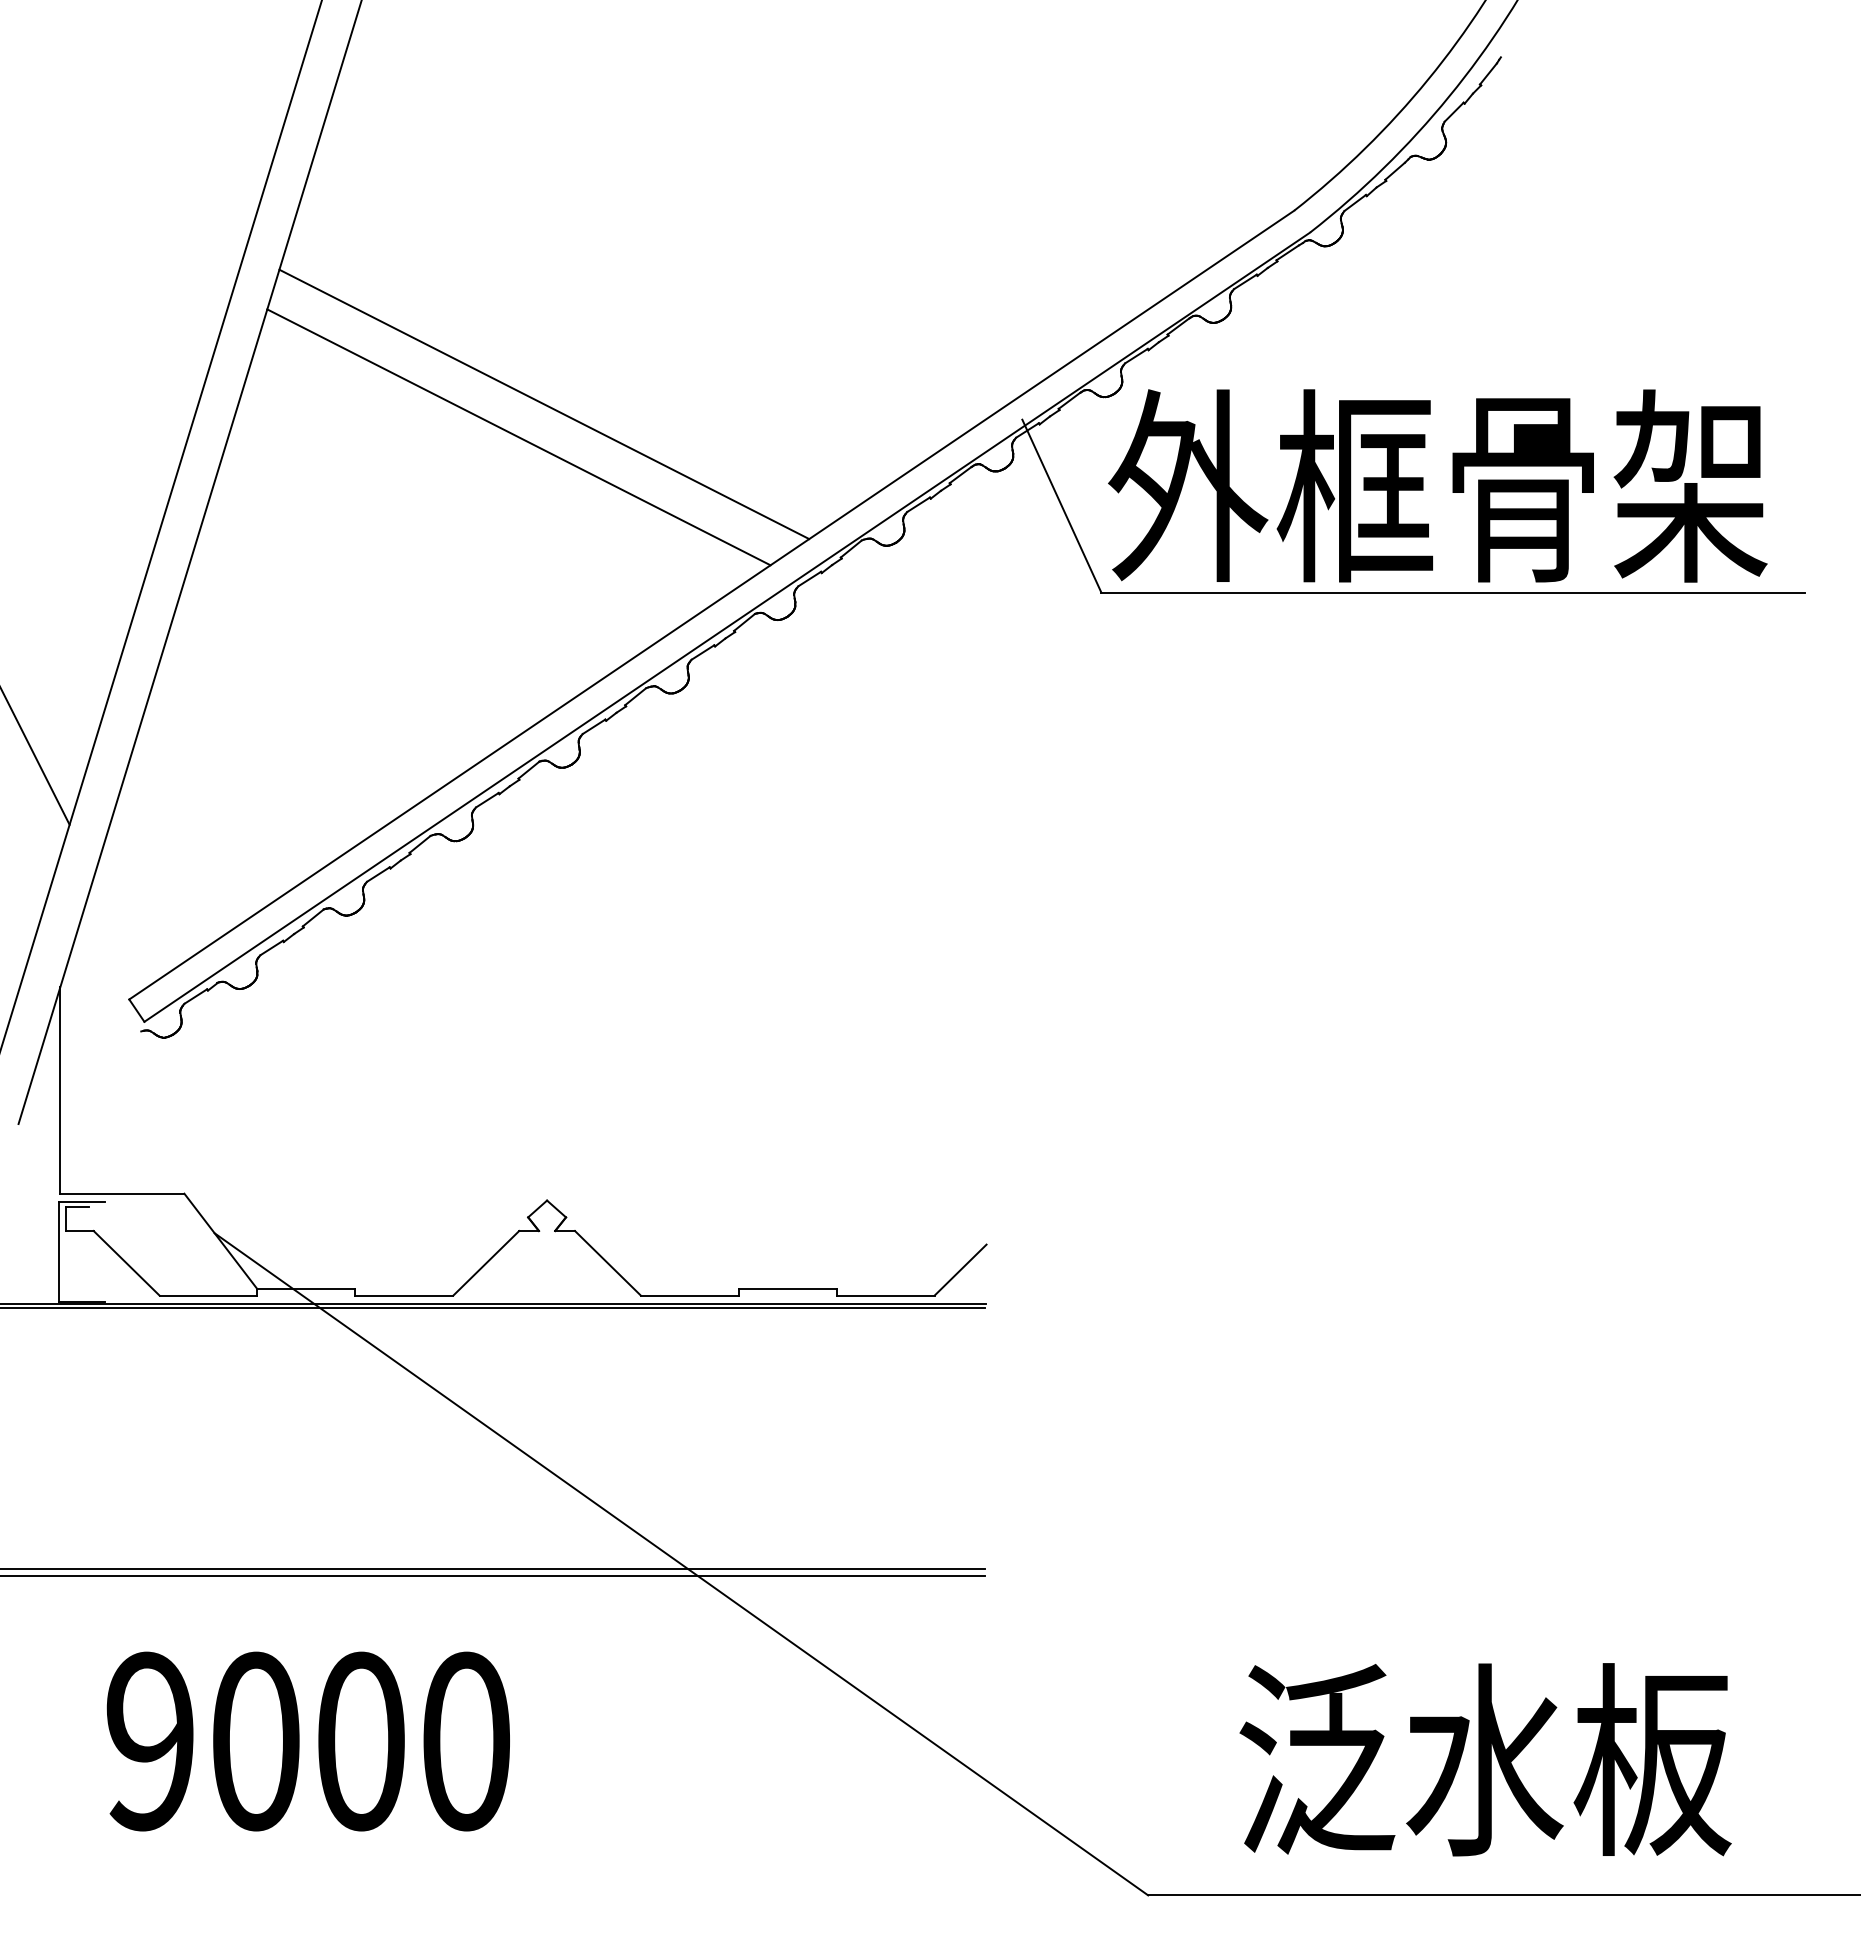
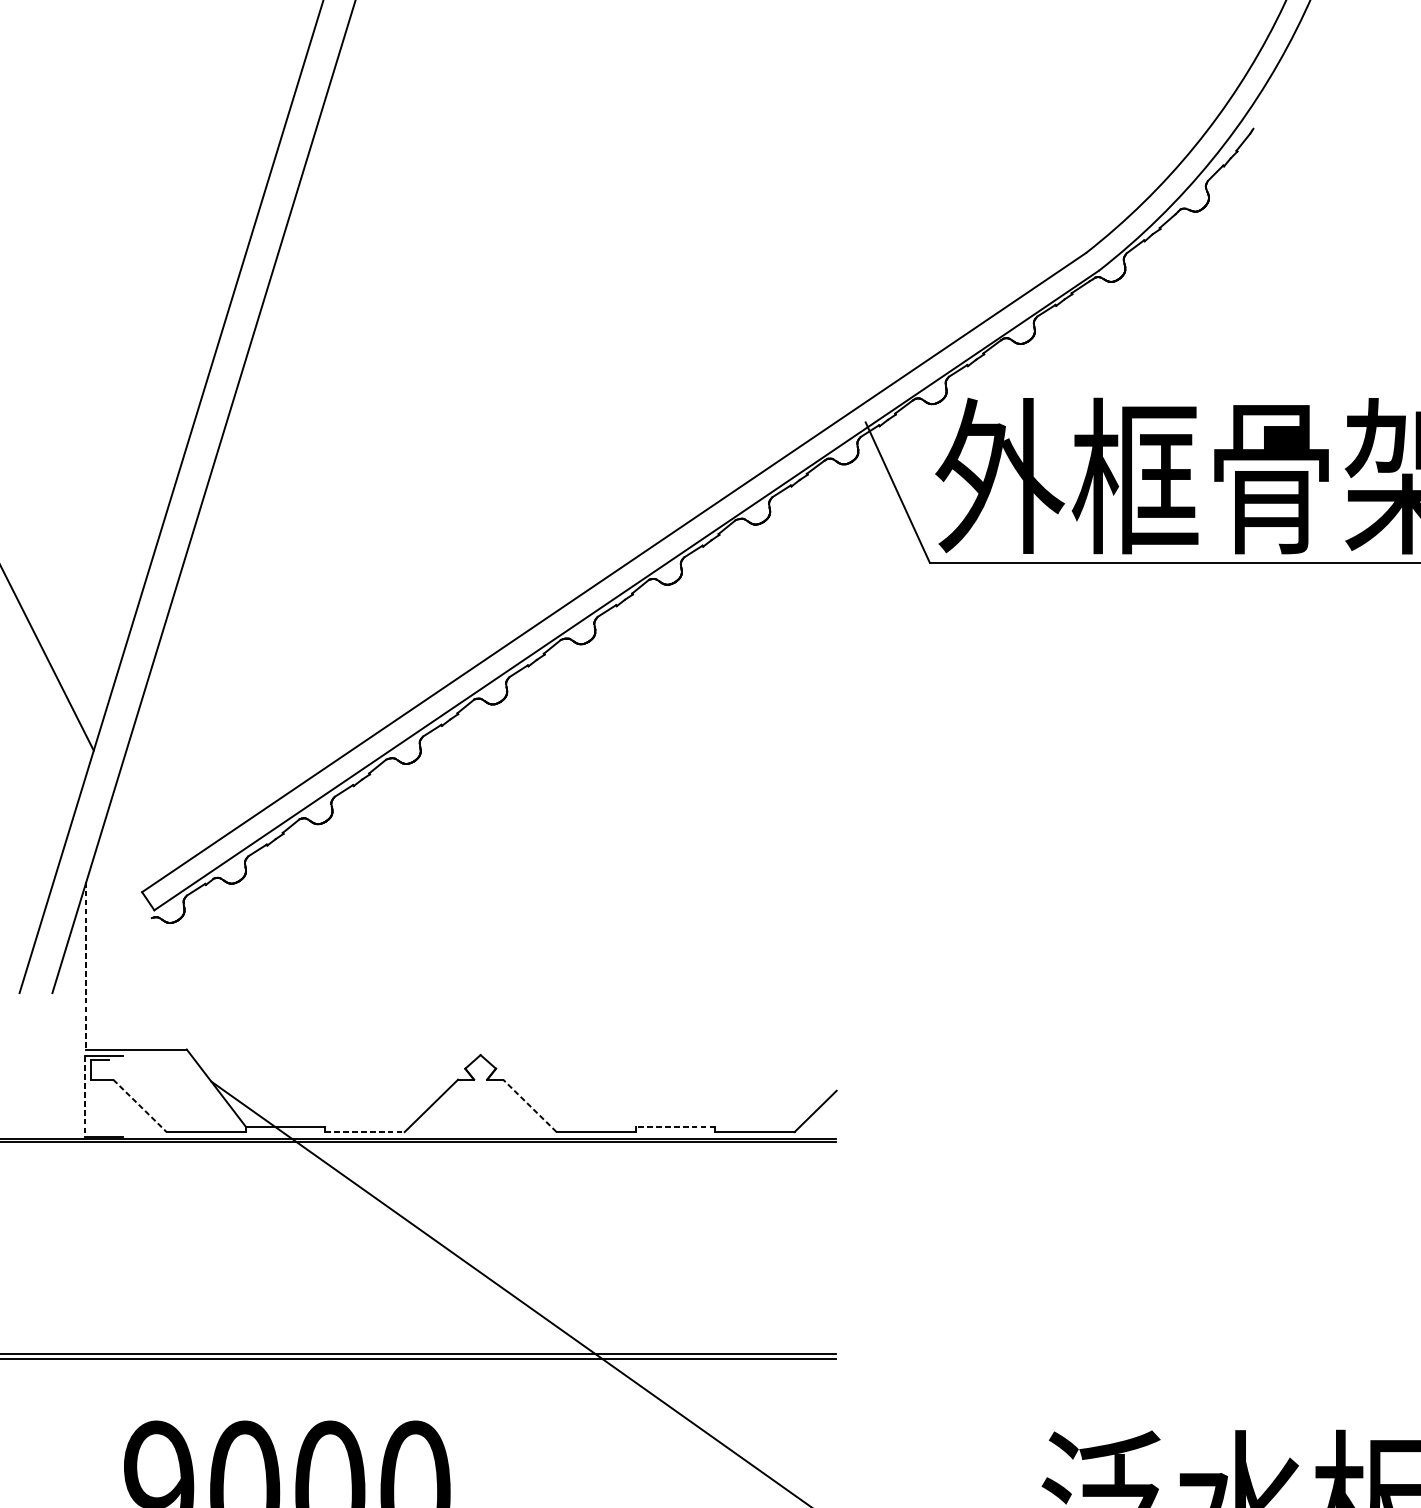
line: (544, 404) -> (478, 410), removed
line: (518, 437) -> (457, 436), removed
line: (60, 1090) -> (86, 965), solid -> dashed
line: (59, 1252) -> (85, 1097), solid -> dashed
line: (607, 1262) -> (529, 1105), solid -> dashed
line: (126, 1263) -> (139, 1106), solid -> dashed
line: (787, 1289) -> (675, 1127), solid -> dashed
line: (404, 1295) -> (365, 1131), solid -> dashed

